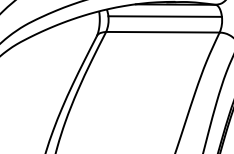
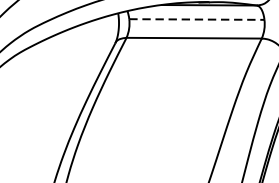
line: (165, 16) -> (197, 19), solid -> dashed

